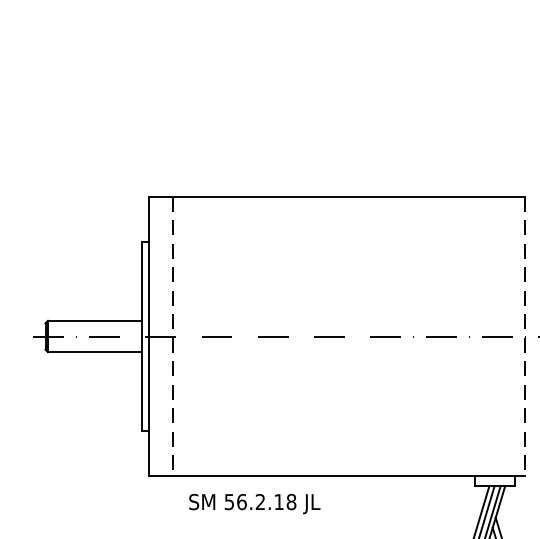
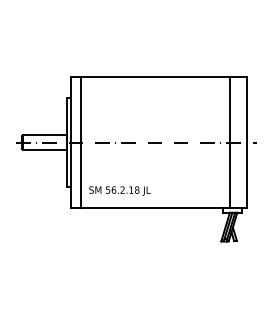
line: (488, 336) -> (229, 142), added
line: (172, 338) -> (81, 143), dashed -> solid
line: (524, 338) -> (246, 143), dashed -> solid
text: (253, 502) -> (119, 190), moved

